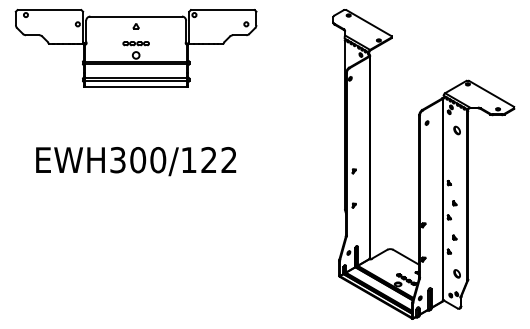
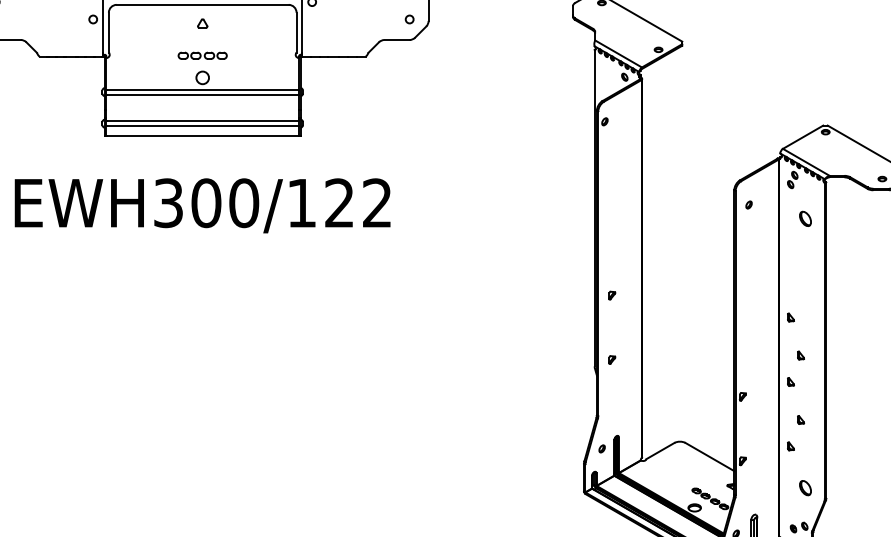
text: (136, 161) -> (203, 205), moved

